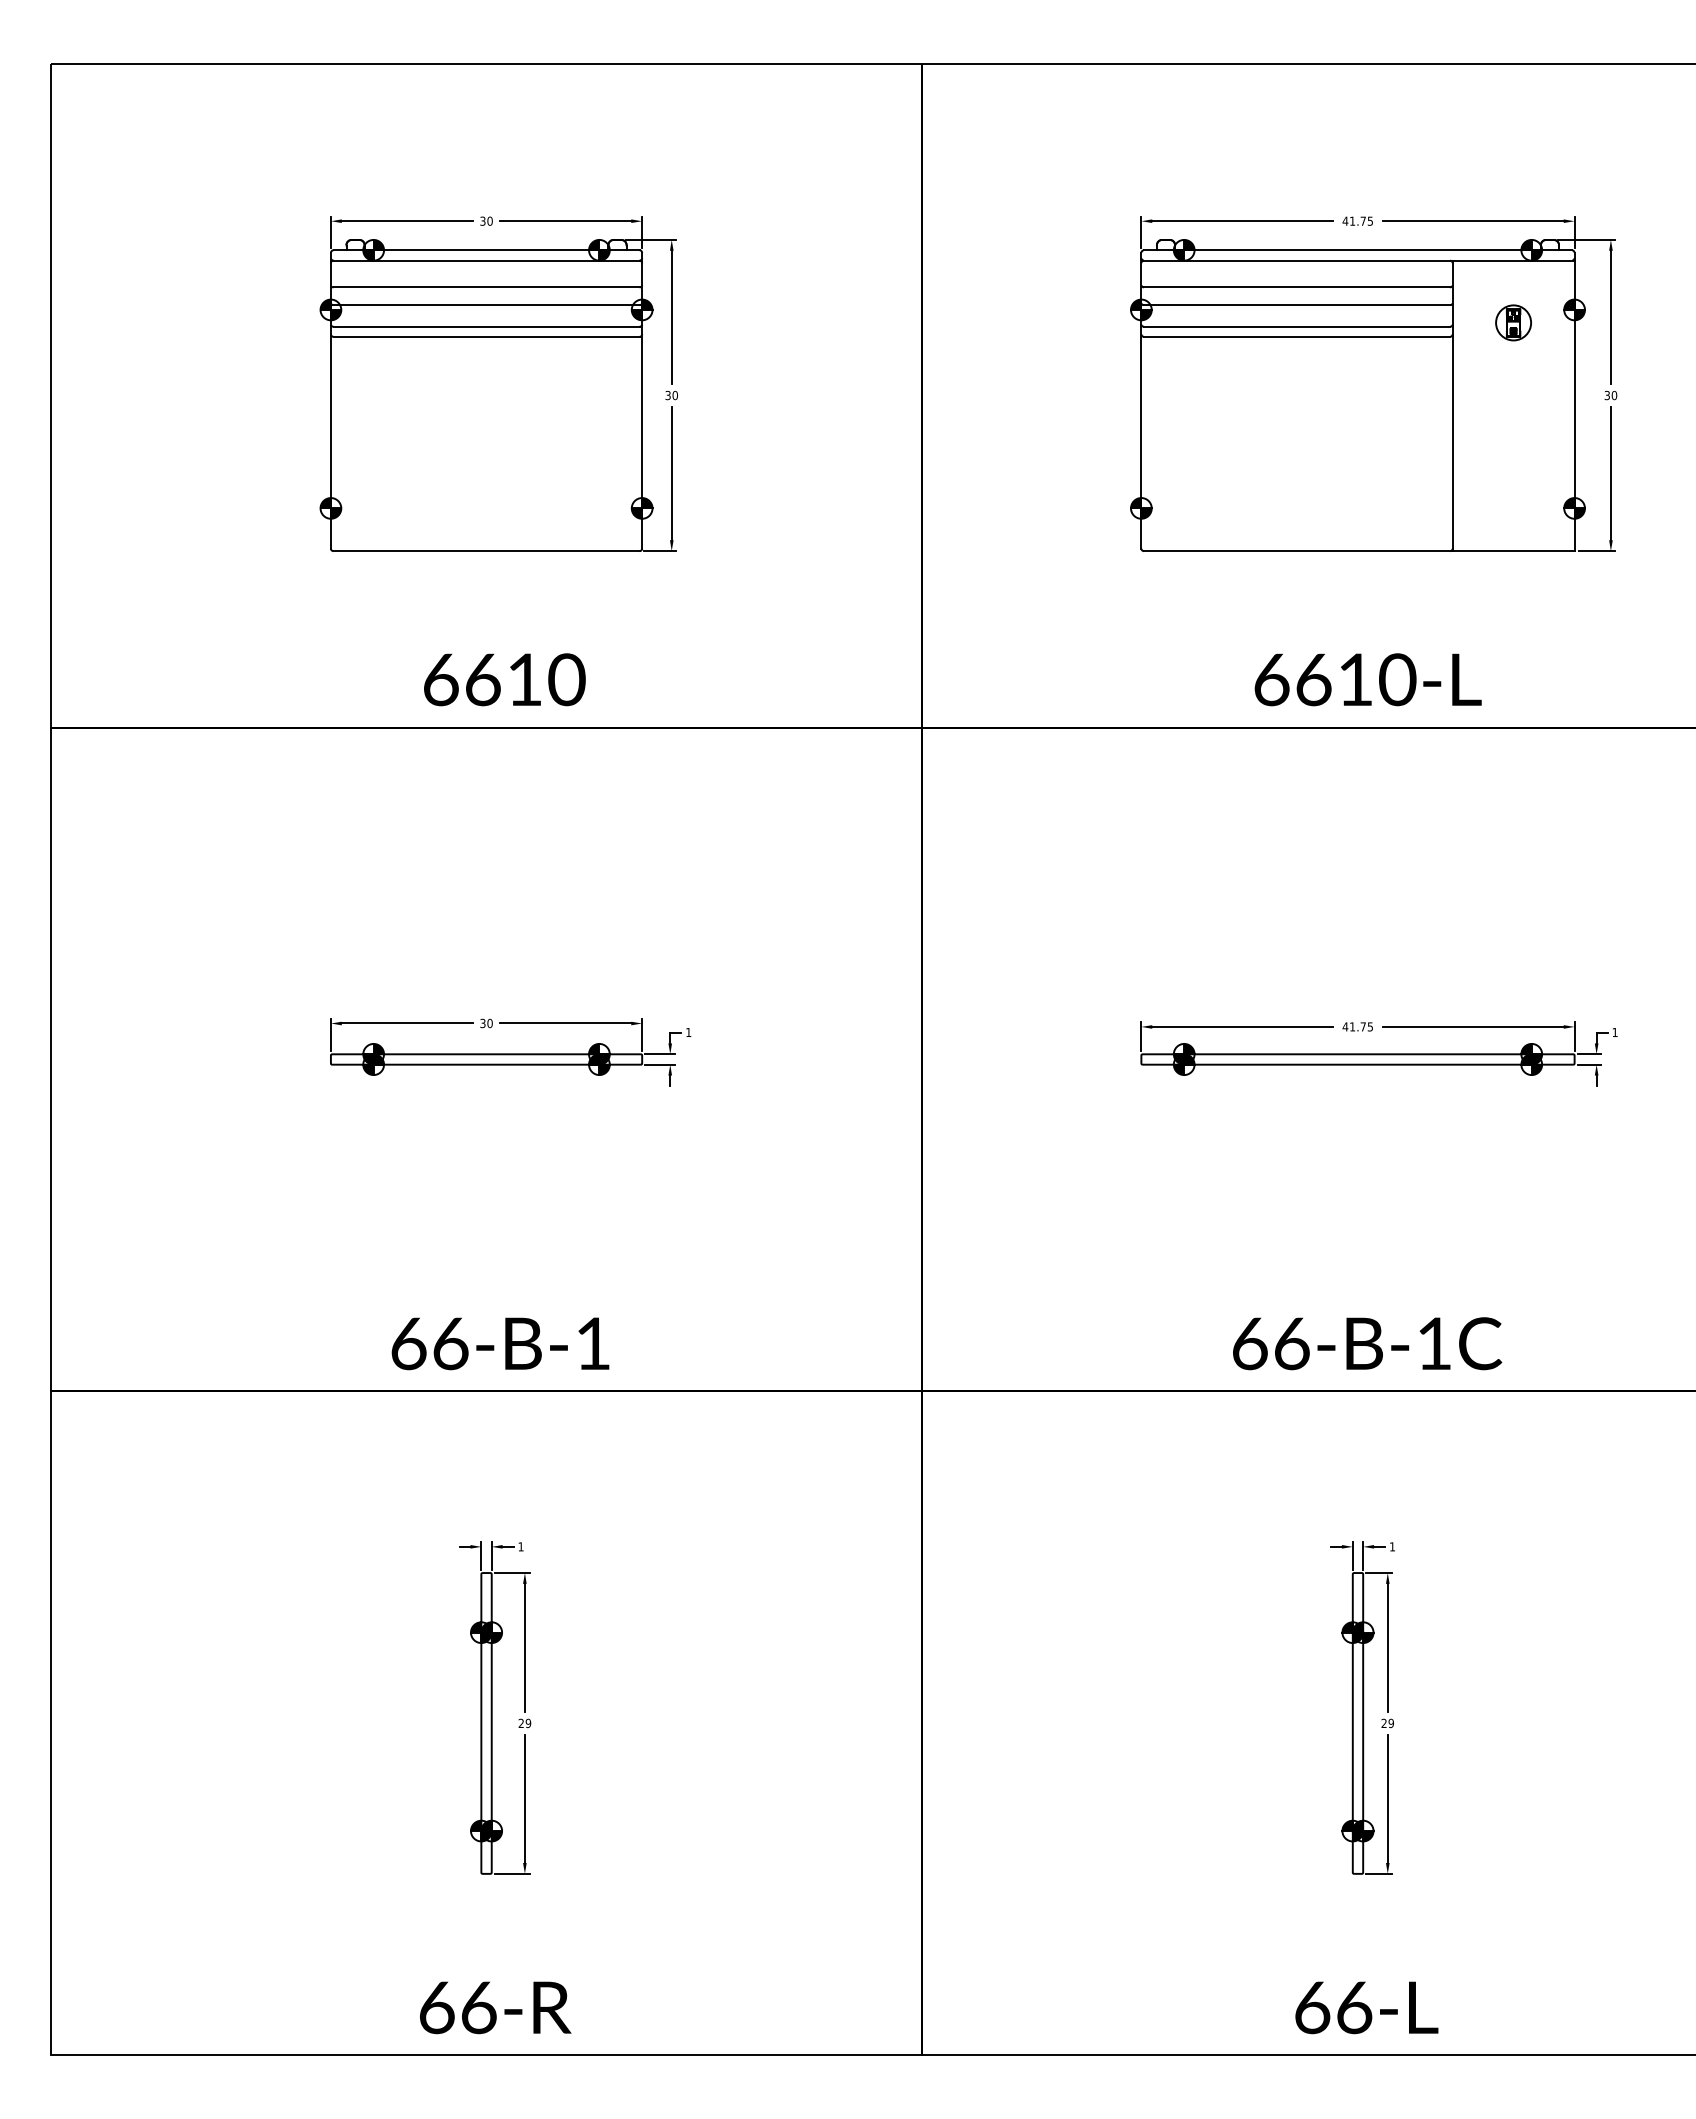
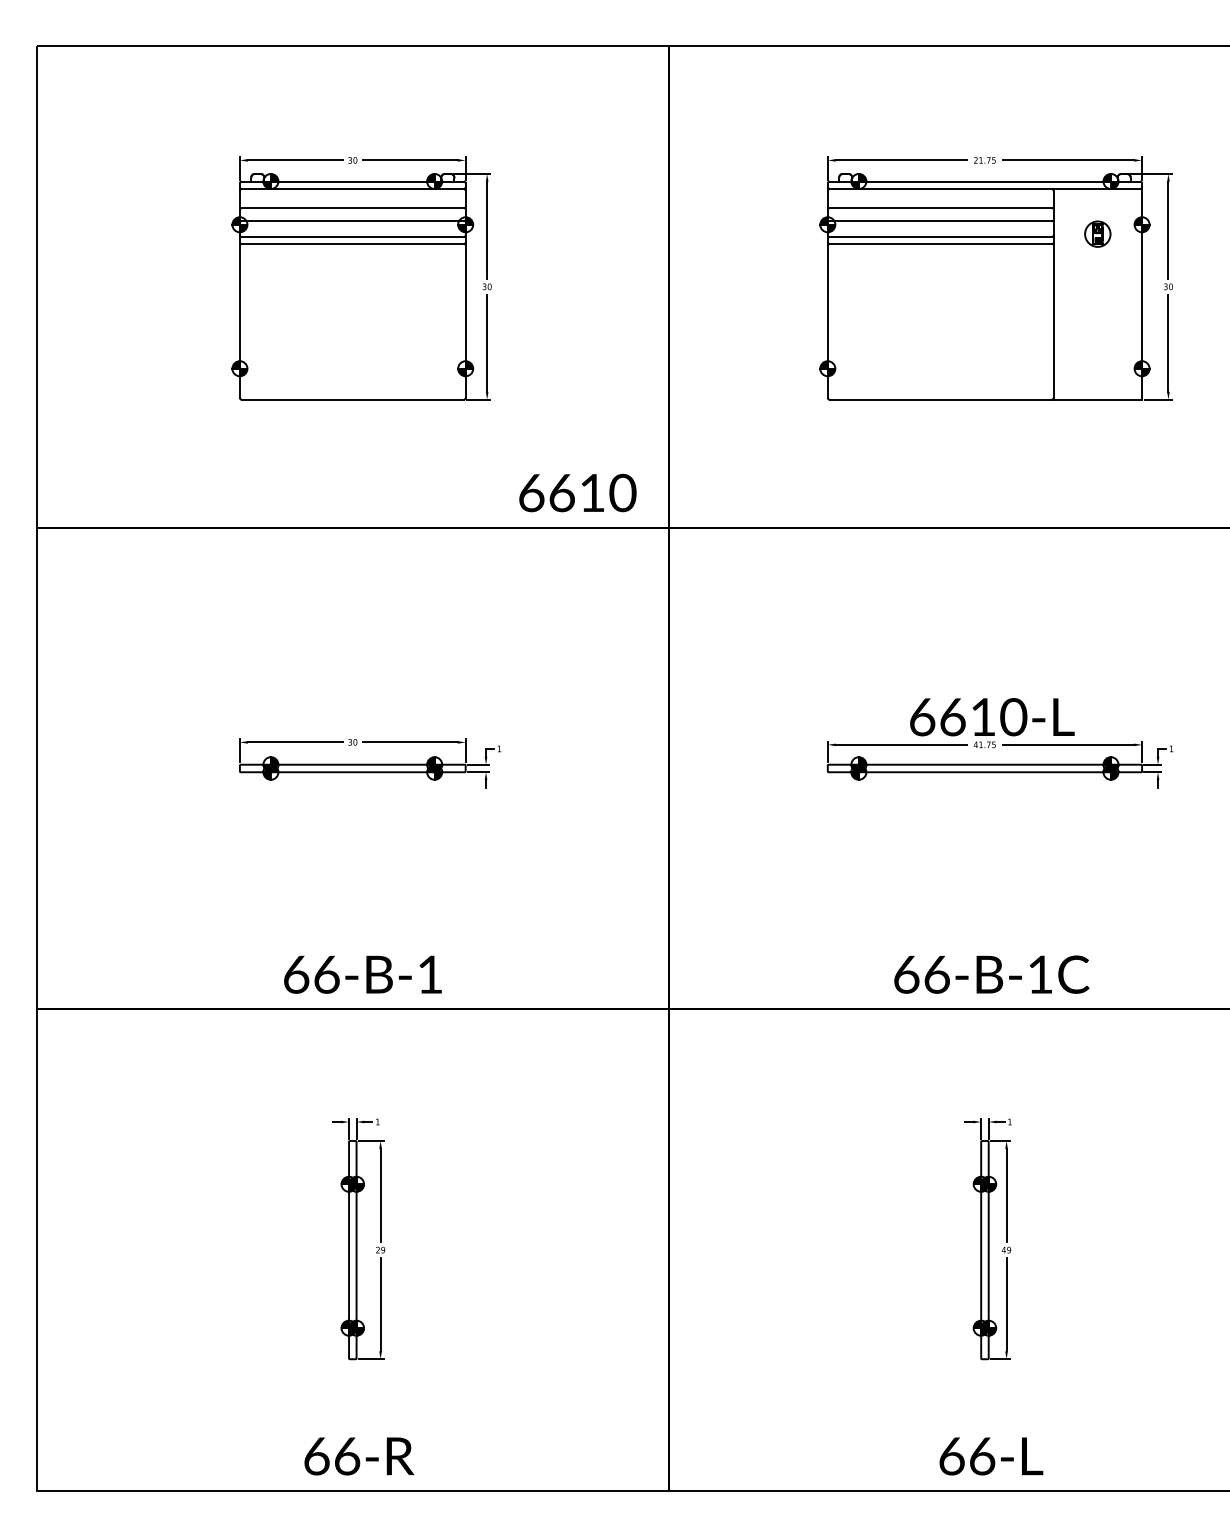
text: (1345, 220) -> (975, 159), 41.75 -> 21.75
text: (504, 679) -> (577, 492), moved
text: (1367, 679) -> (991, 716), moved
text: (1384, 1722) -> (1004, 1249), 29 -> 49

